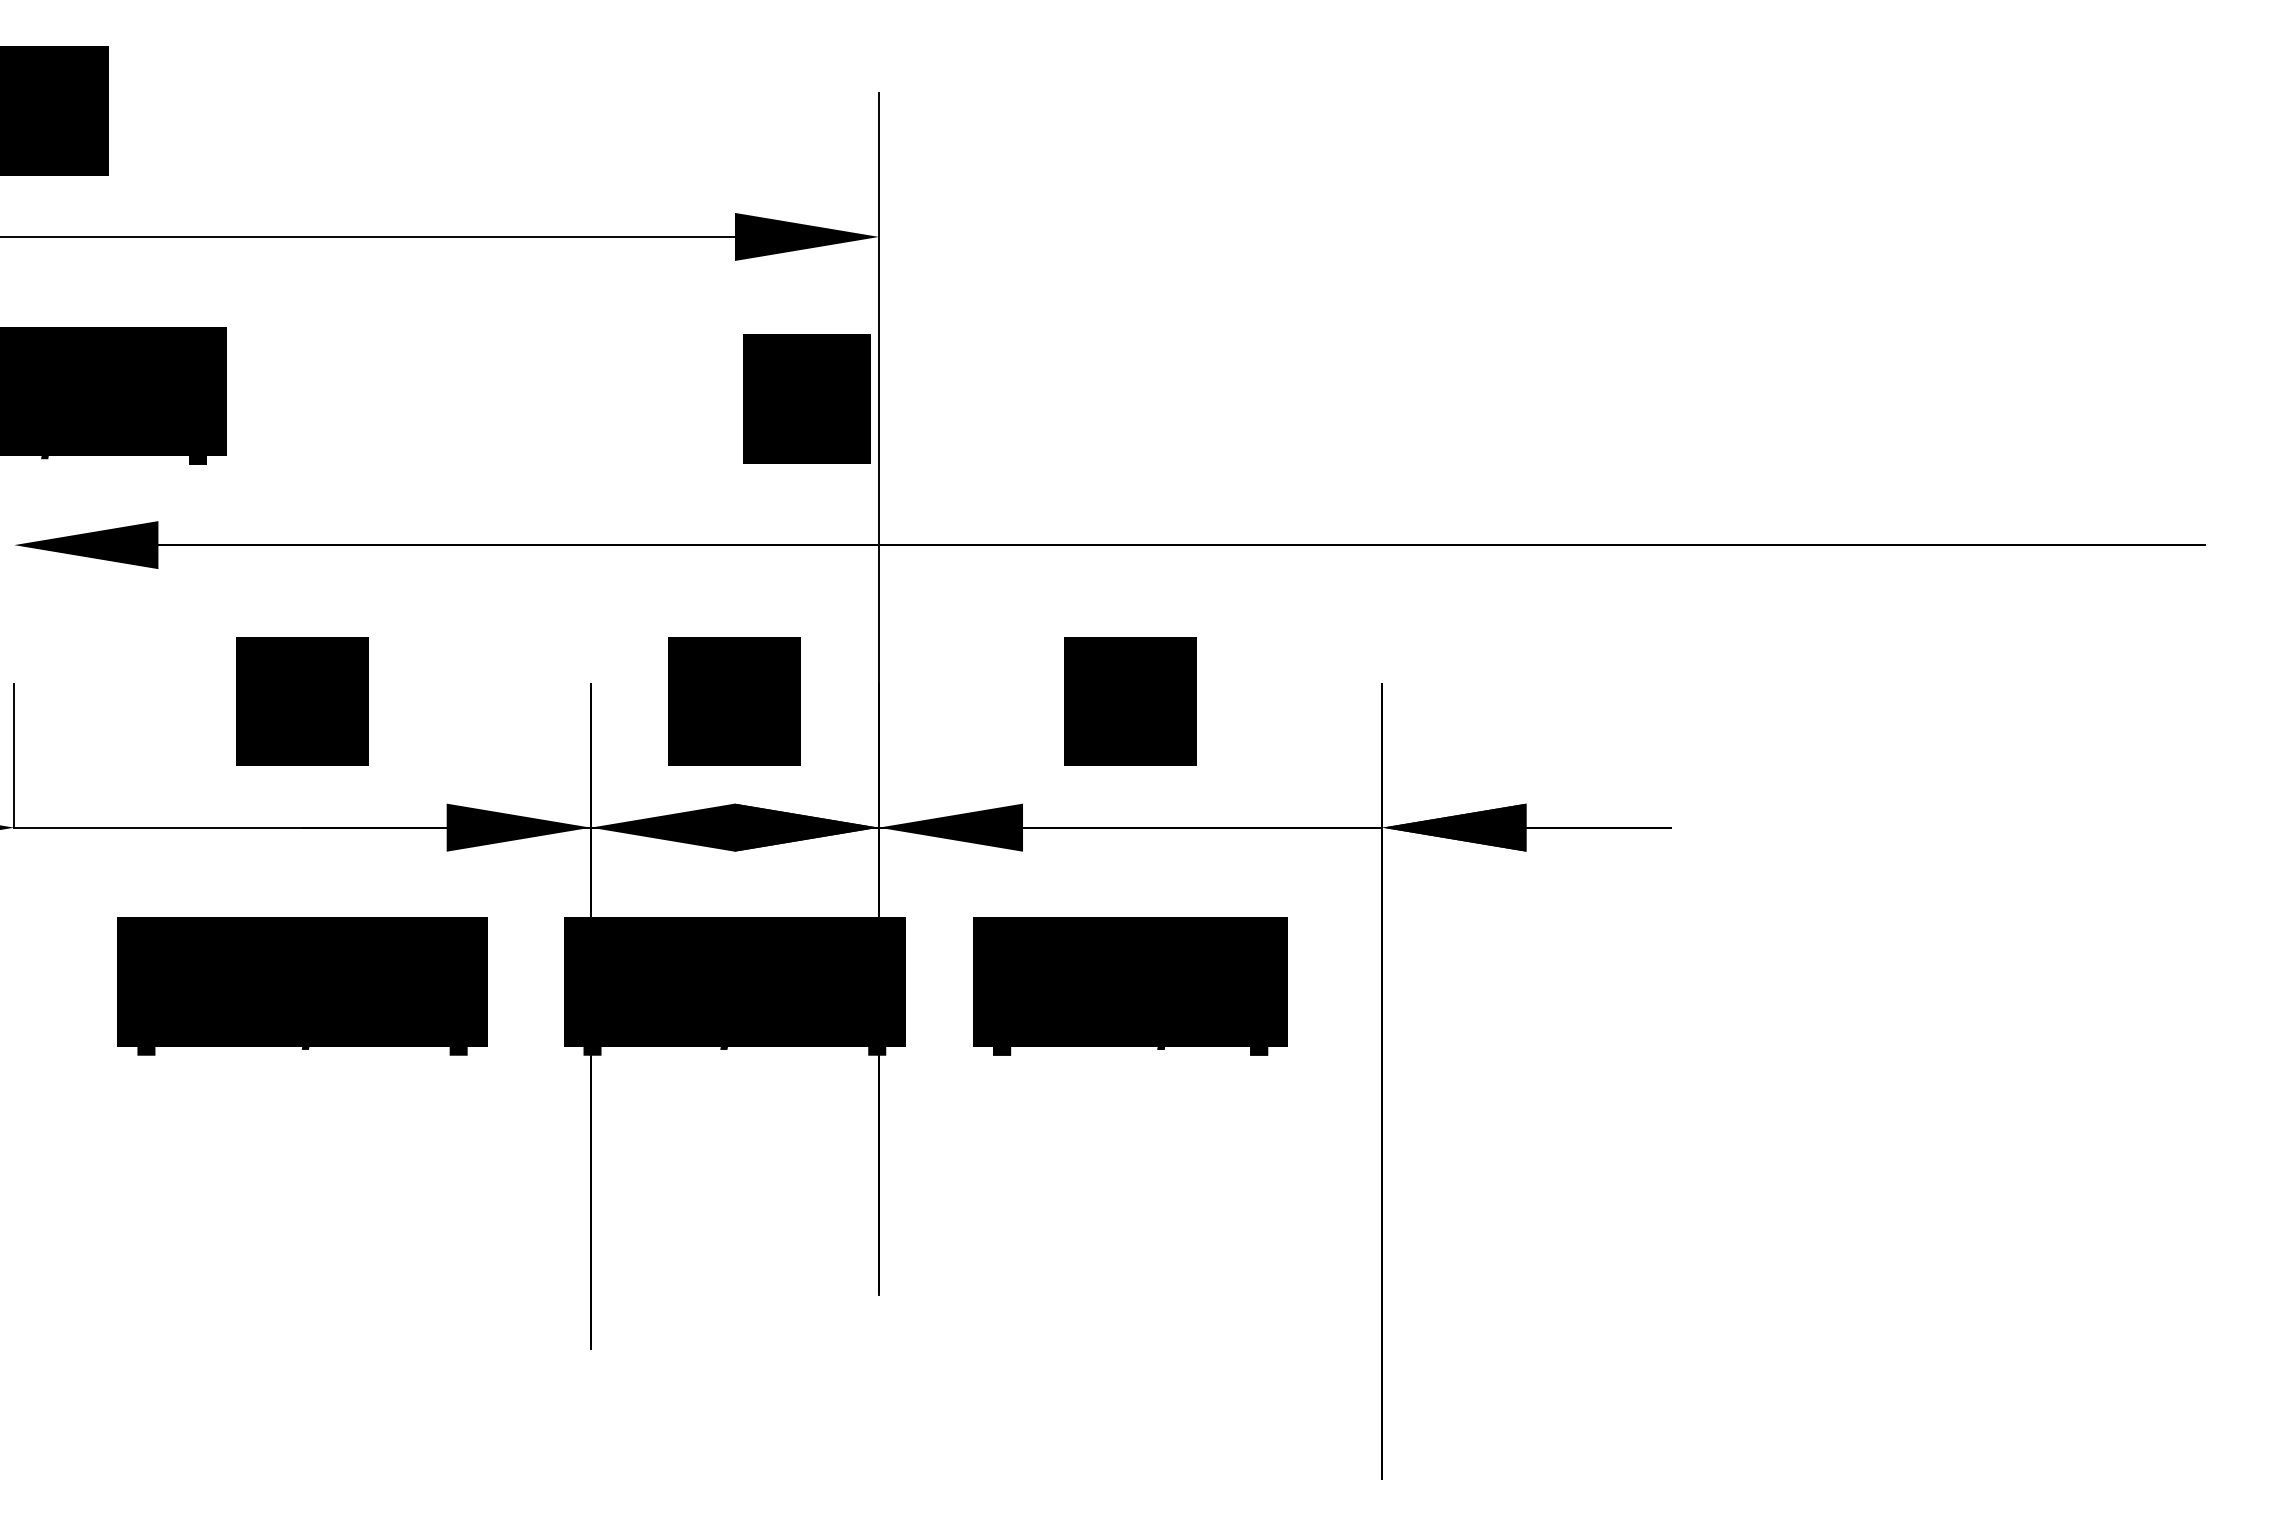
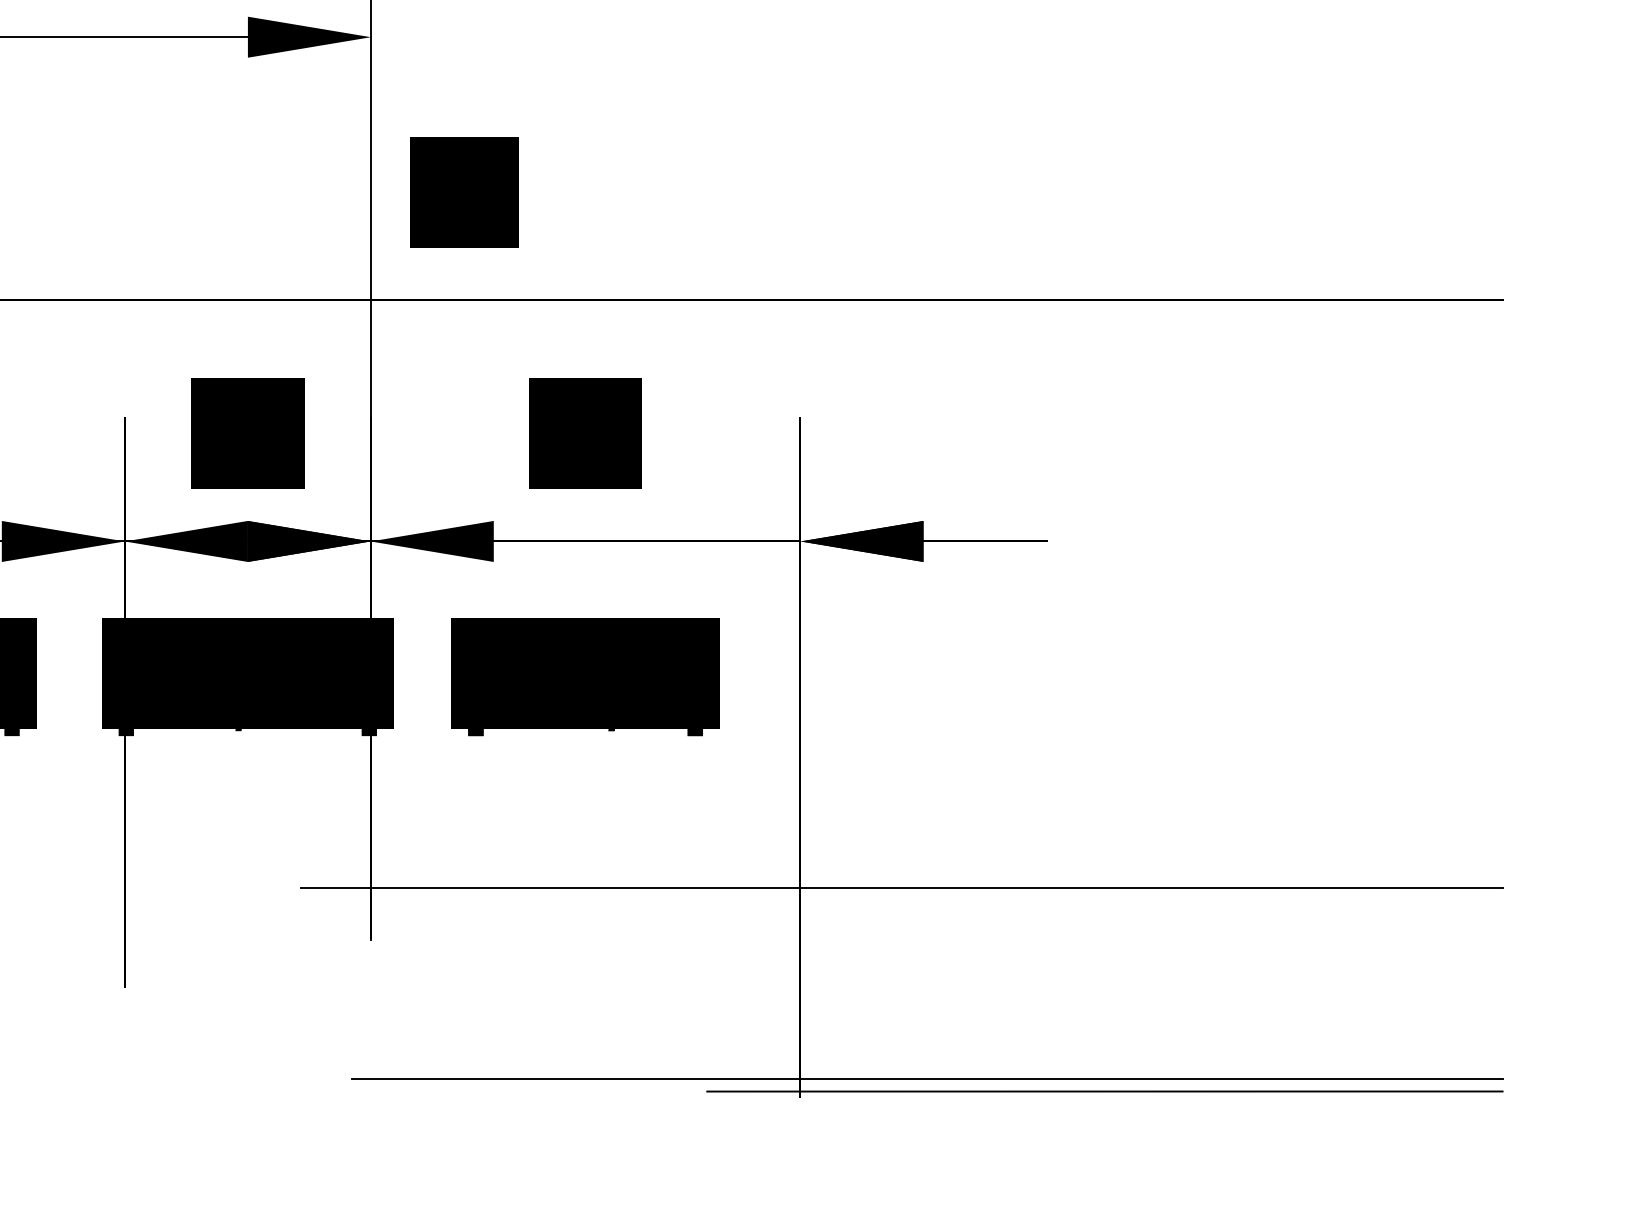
text: (806, 398) -> (464, 192), moved
line: (1500, 1234) -> (901, 888), added
line: (1530, 1457) -> (926, 1079), added
line: (1738, 1472) -> (1104, 1091), added

